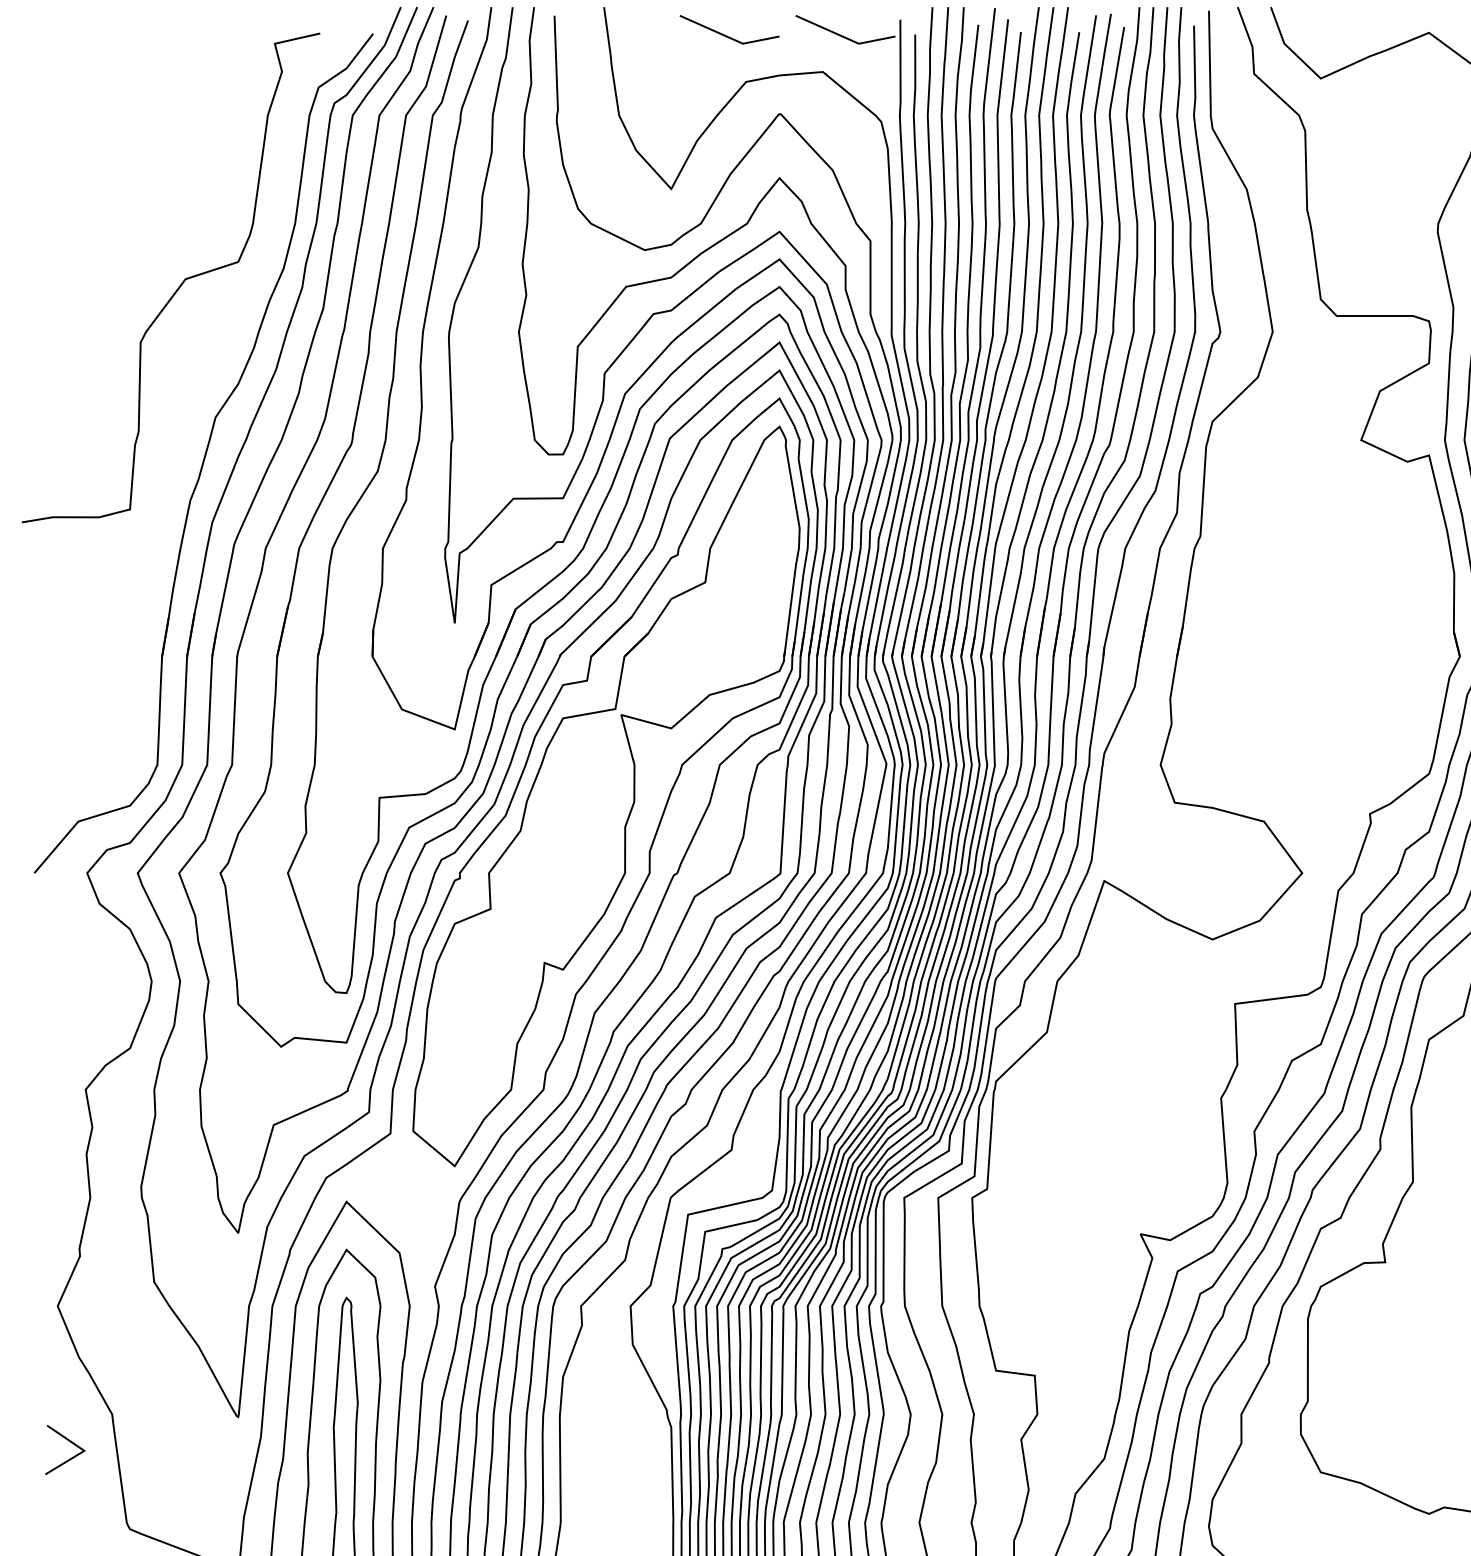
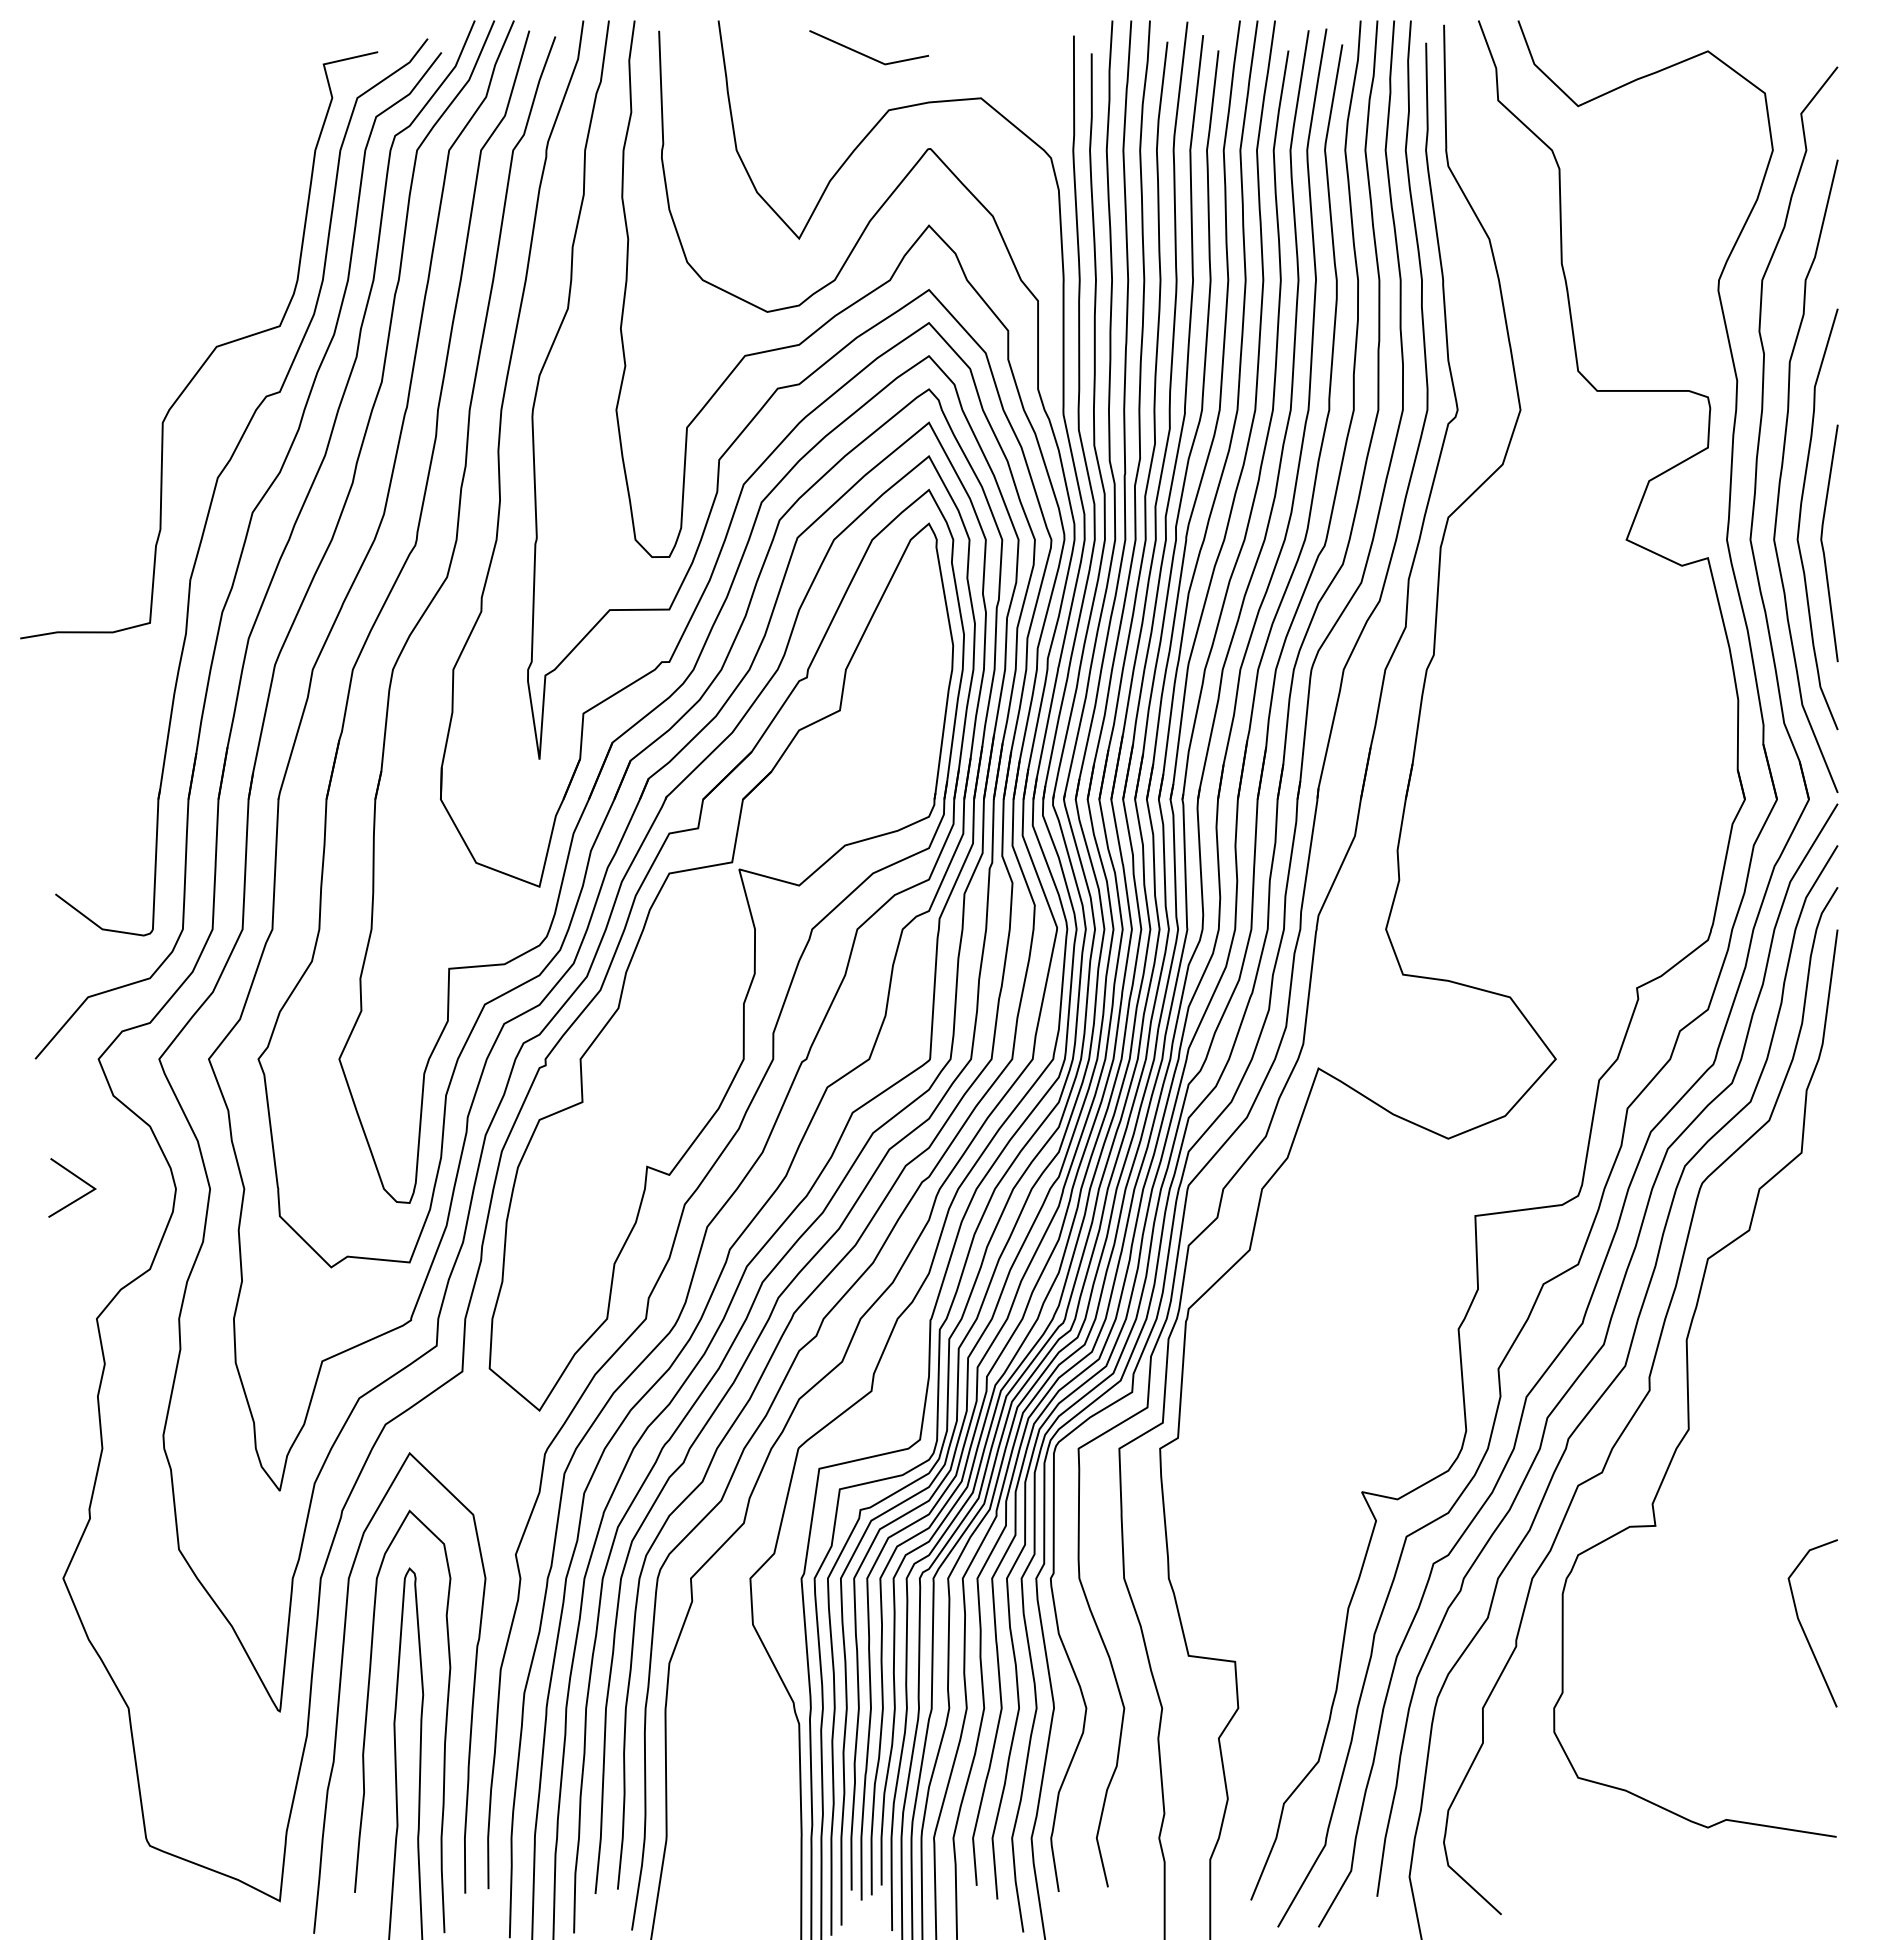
line: (842, 35) -> (1004, 54), removed
part: (189, 385) -> (221, 474), added
line: (69, 1442) -> (77, 1178), moved

